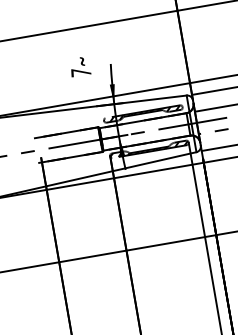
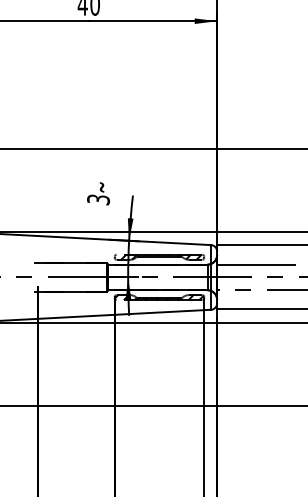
text: (81, 72) -> (98, 199), 7 -> 3

